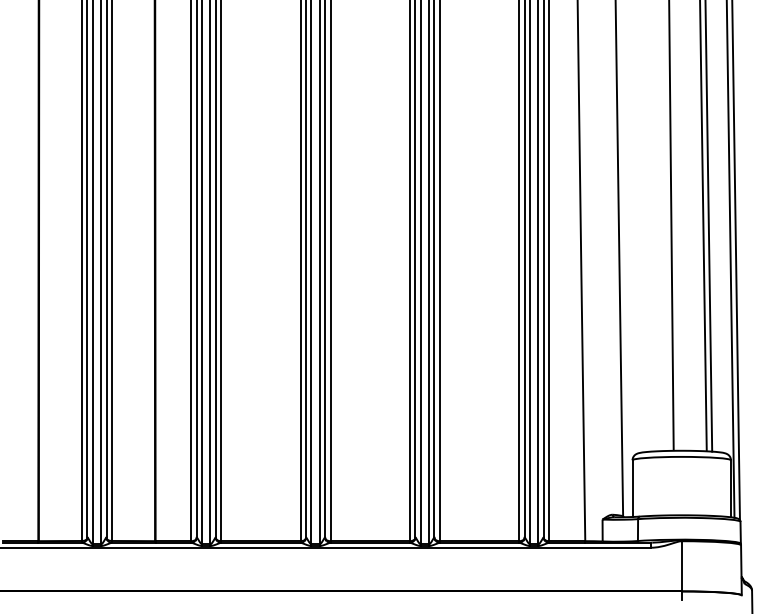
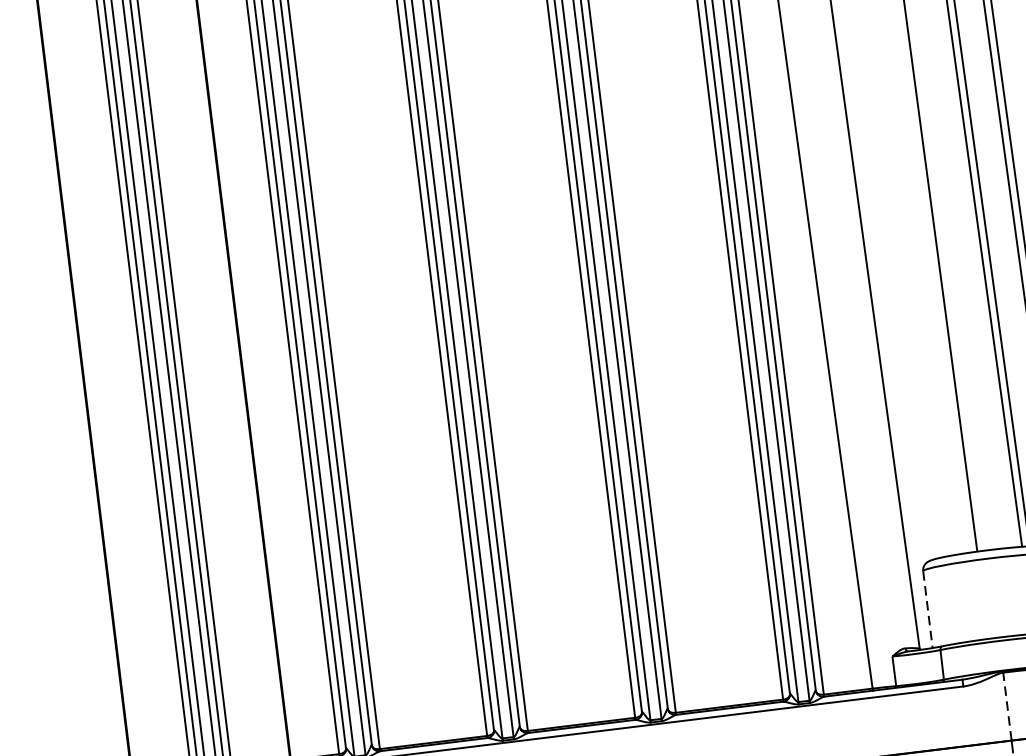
line: (632, 489) -> (927, 610), solid -> dashed
line: (681, 565) -> (1006, 705), solid -> dashed

